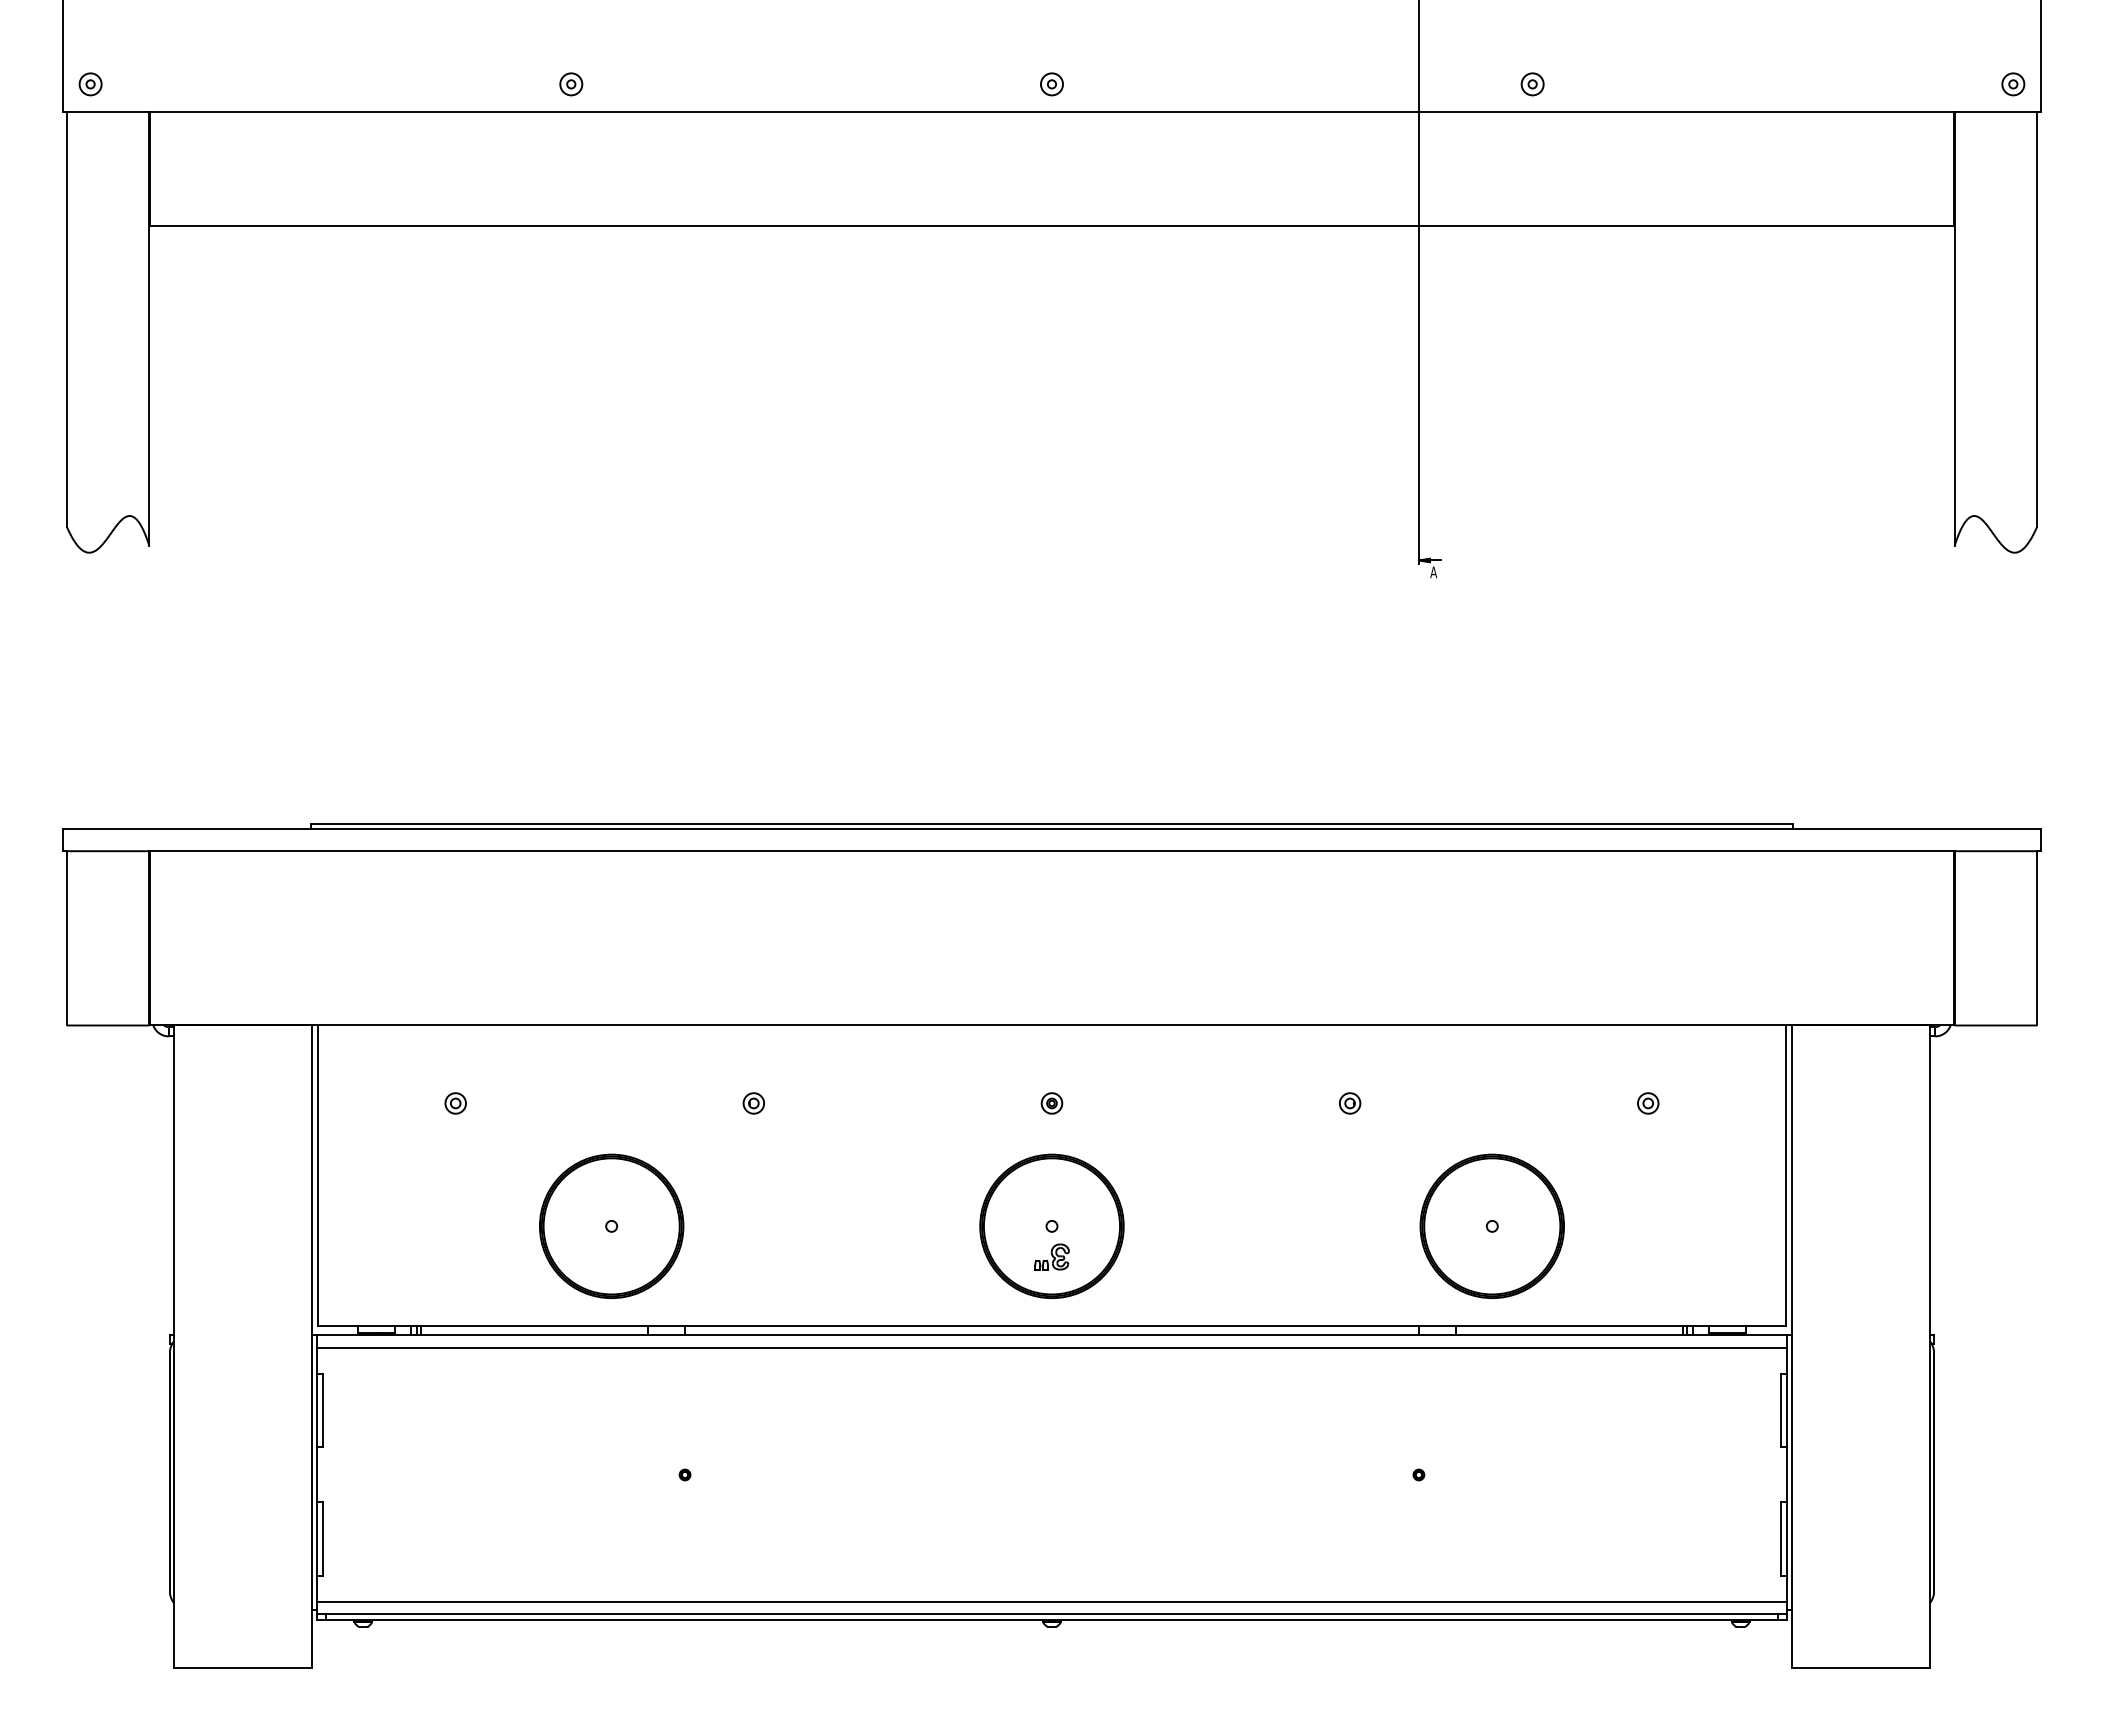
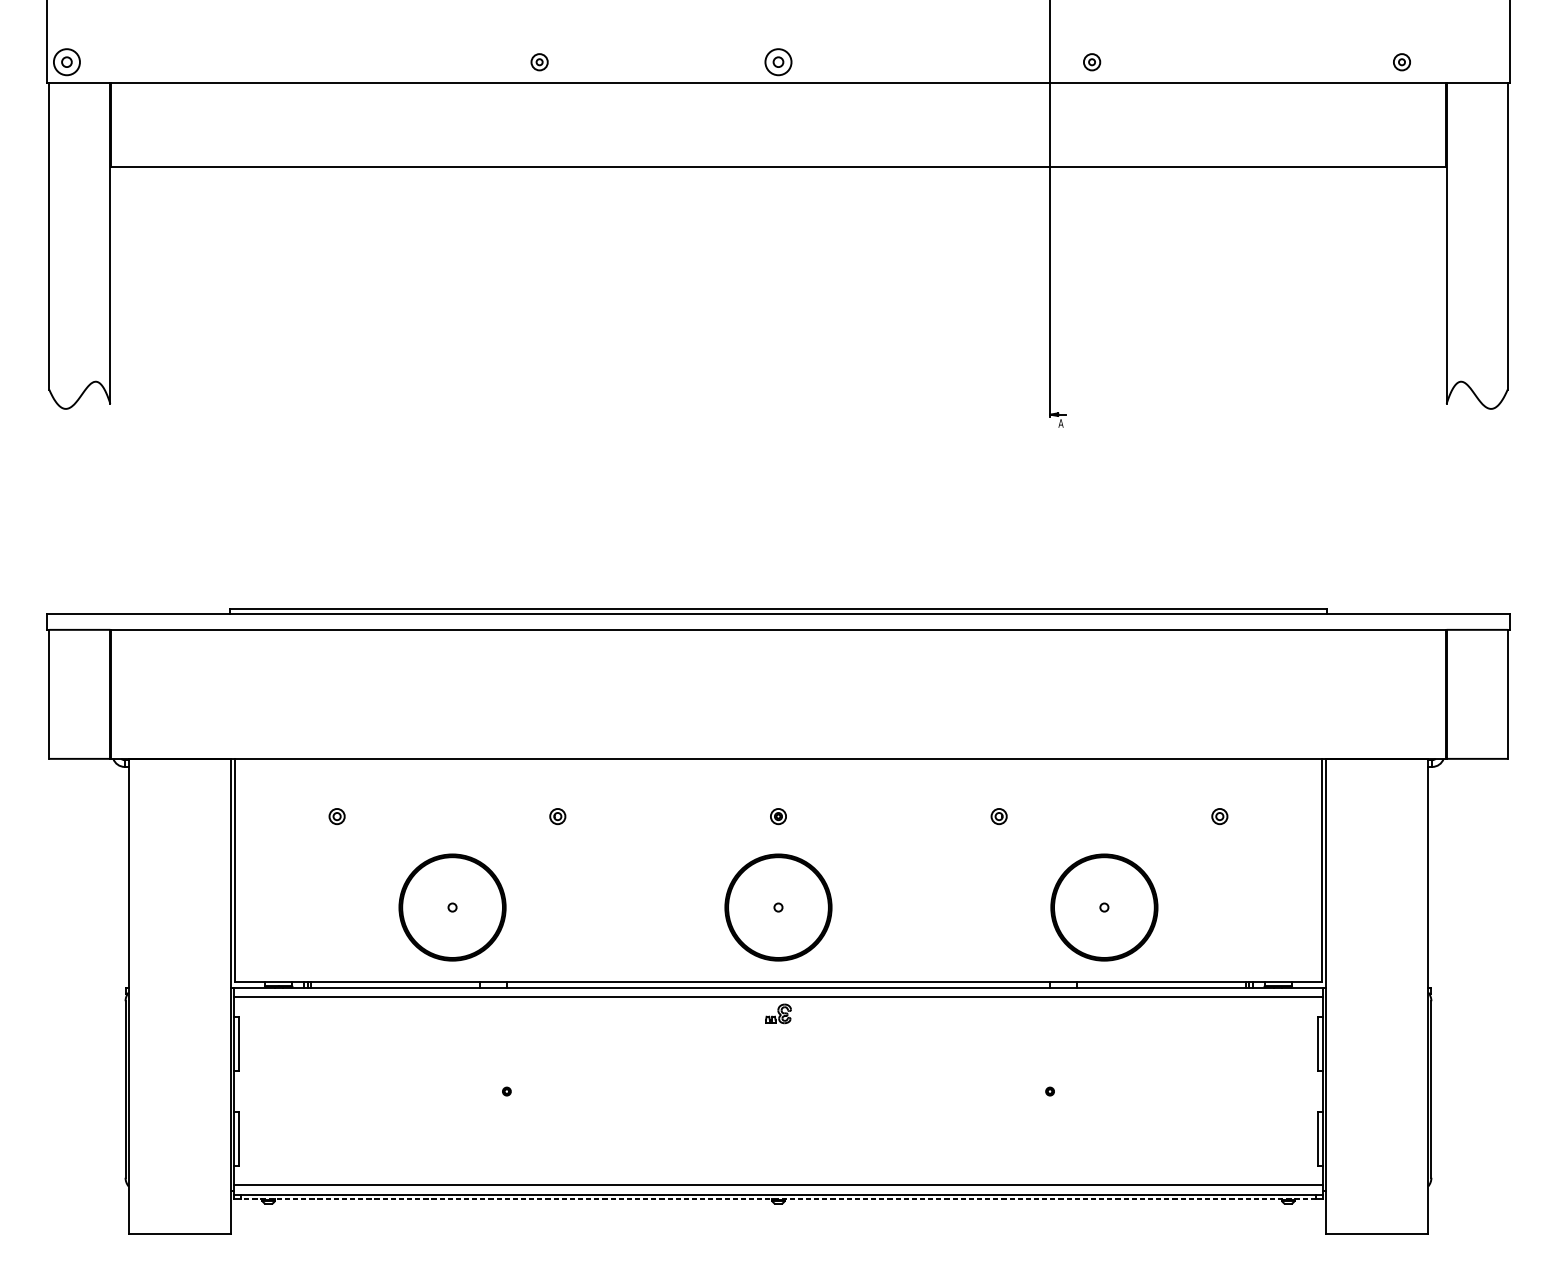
part: (90, 84) -> (66, 62), size x1.6
part: (571, 84) -> (539, 62), moved
part: (1051, 84) -> (778, 62), size x1.6
part: (1532, 84) -> (1091, 62), moved
part: (2013, 84) -> (1402, 62), moved
part: (1051, 1256) -> (778, 1013), moved
line: (1051, 1619) -> (778, 1198), solid -> dashed

